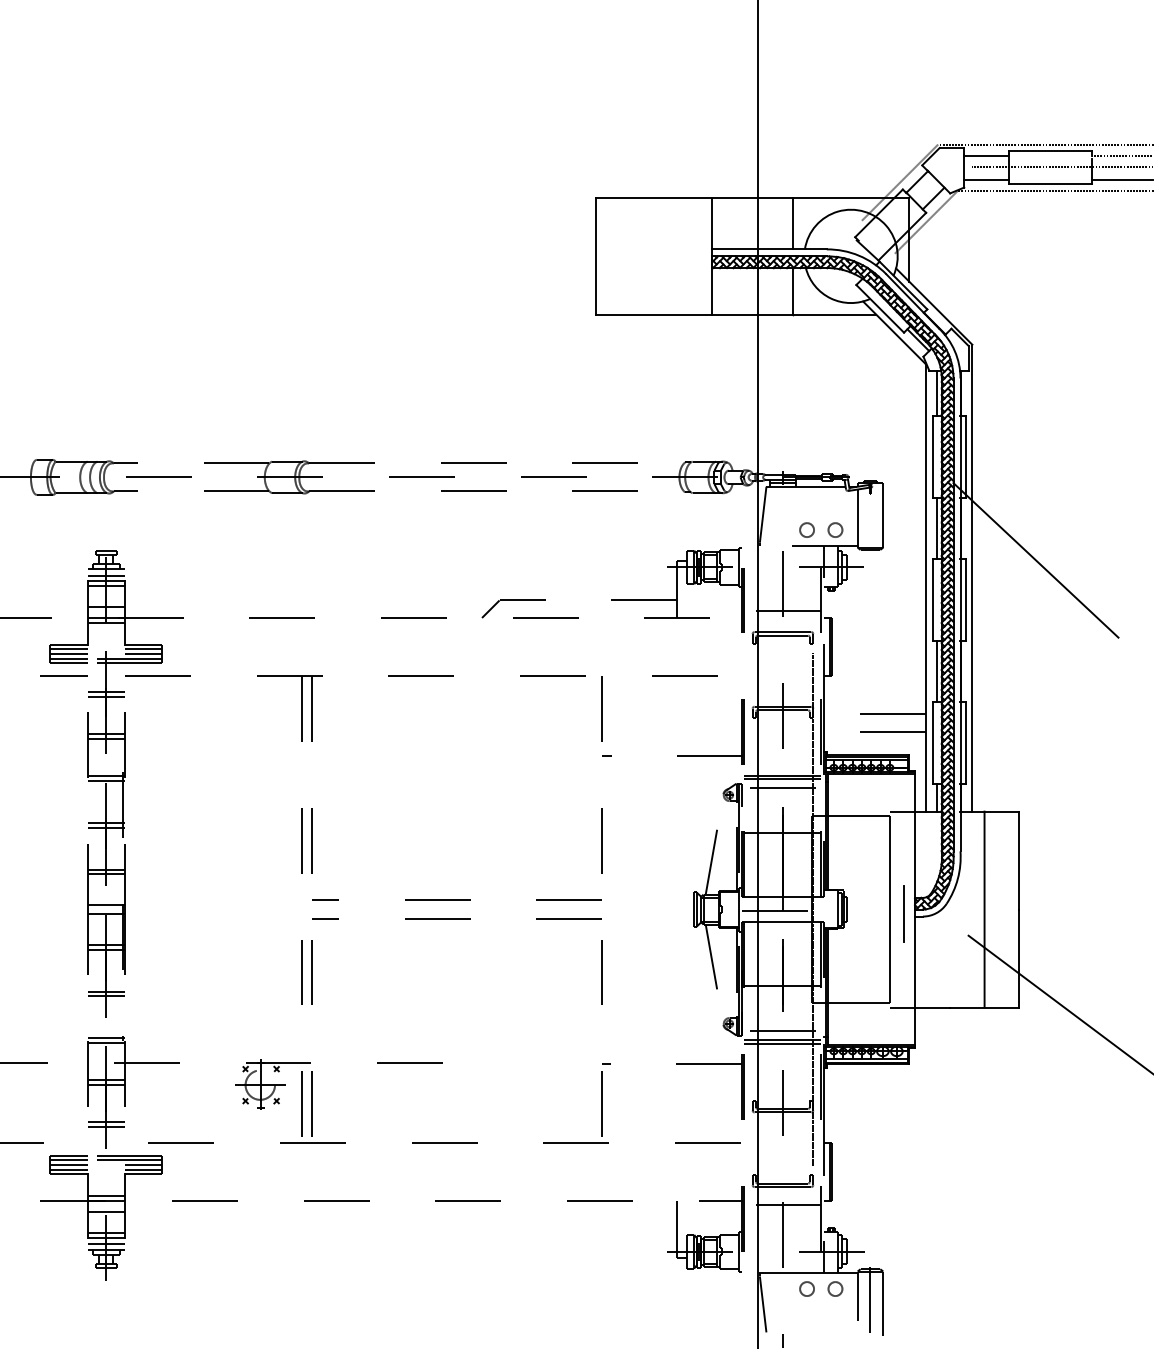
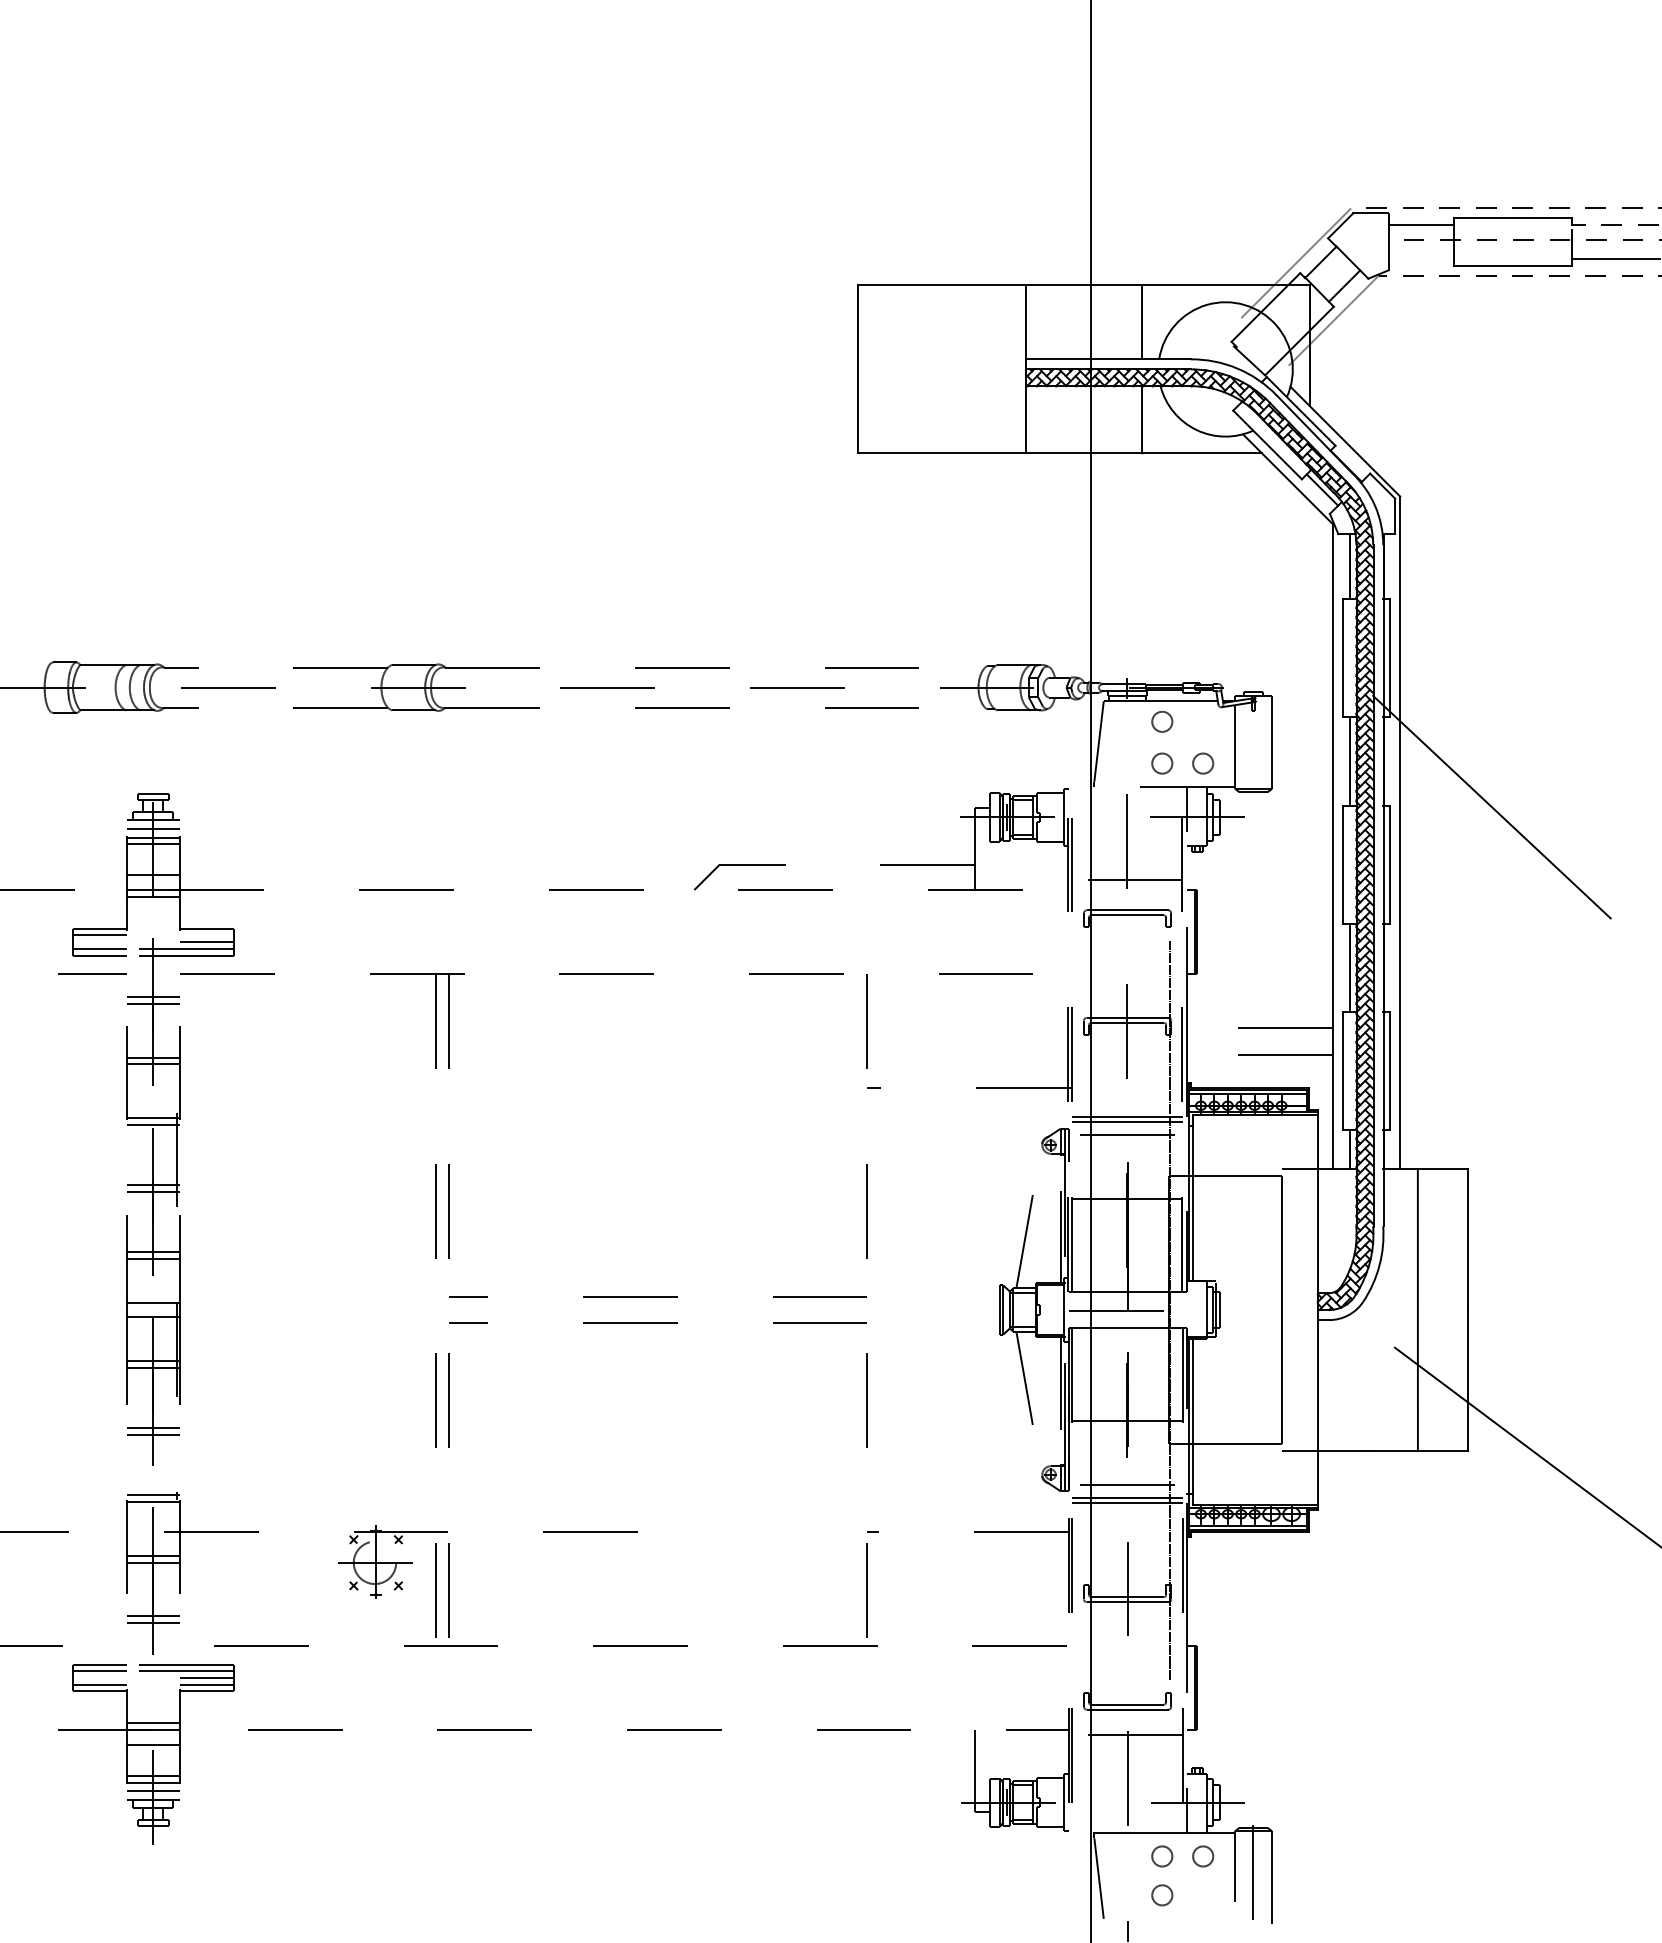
line: (986, 179) -> (1420, 258), removed
circle: (806, 500) -> (1161, 720), added
line: (143, 649) -> (206, 935), removed
line: (68, 654) -> (98, 942), removed
line: (903, 913) -> (1301, 1315), removed
line: (68, 1165) -> (98, 1678), removed
circle: (806, 1315) -> (1161, 1894), added

